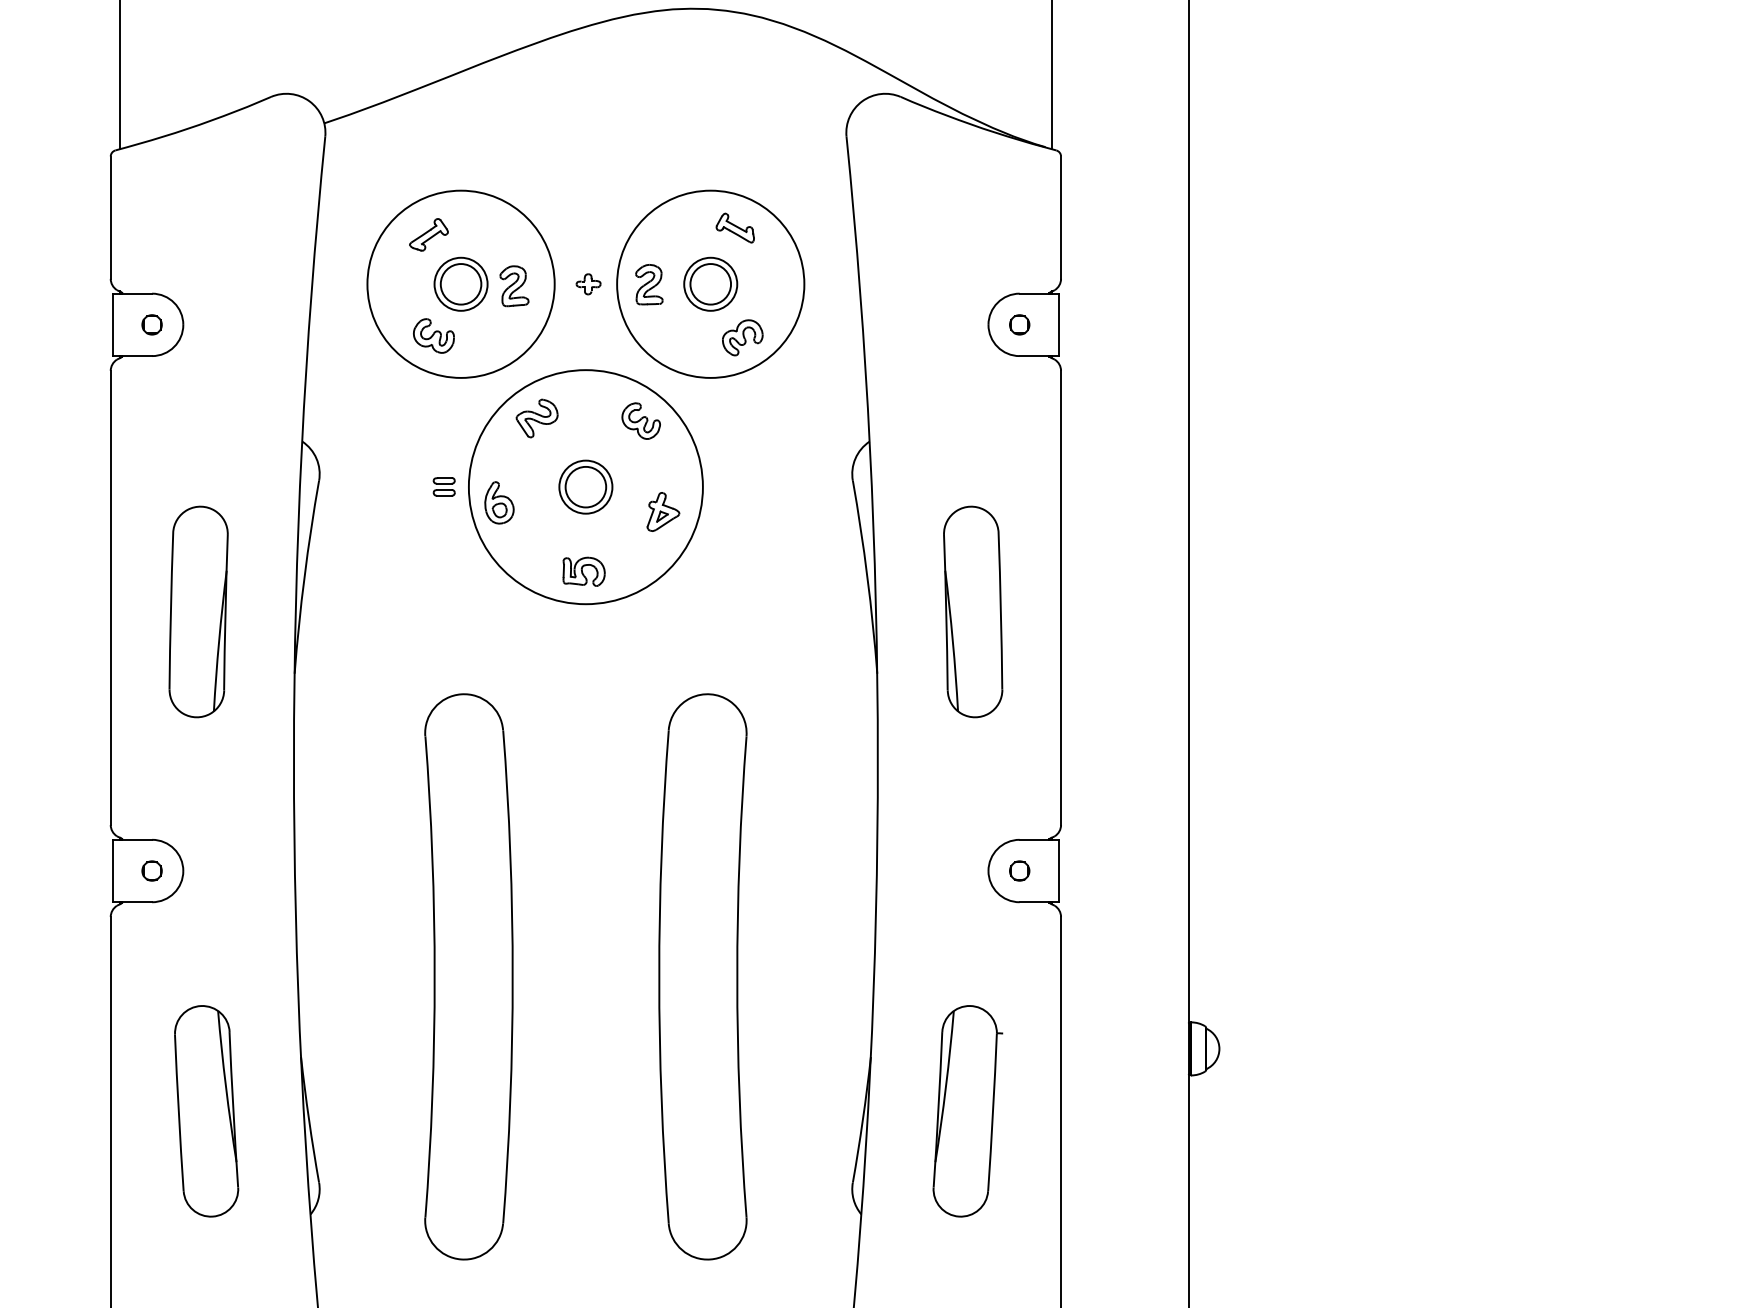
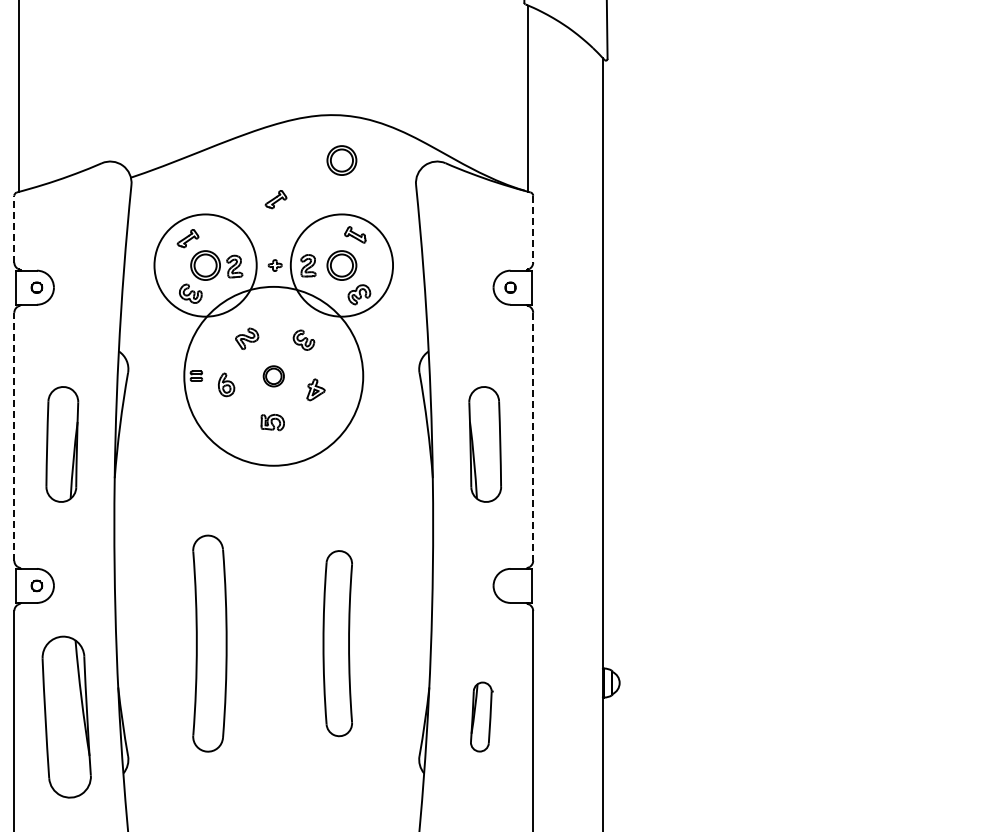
part: (709, 91) -> (341, 160), added
part: (589, 163) -> (275, 199), added
line: (111, 216) -> (14, 228), solid -> dashed
line: (1061, 218) -> (533, 229), solid -> dashed
circle: (585, 487) -> (273, 376), size x1.4
part: (585, 487) -> (273, 376), size x0.7
line: (111, 597) -> (14, 436), solid -> dashed
line: (1061, 597) -> (533, 436), solid -> dashed
part: (1019, 870) -> (510, 585), removed
part: (468, 976) -> (209, 643), size x0.7
part: (702, 976) -> (337, 643), size x0.6
part: (206, 1110) -> (66, 716), size x1.4
part: (966, 1110) -> (481, 716), size x0.6

